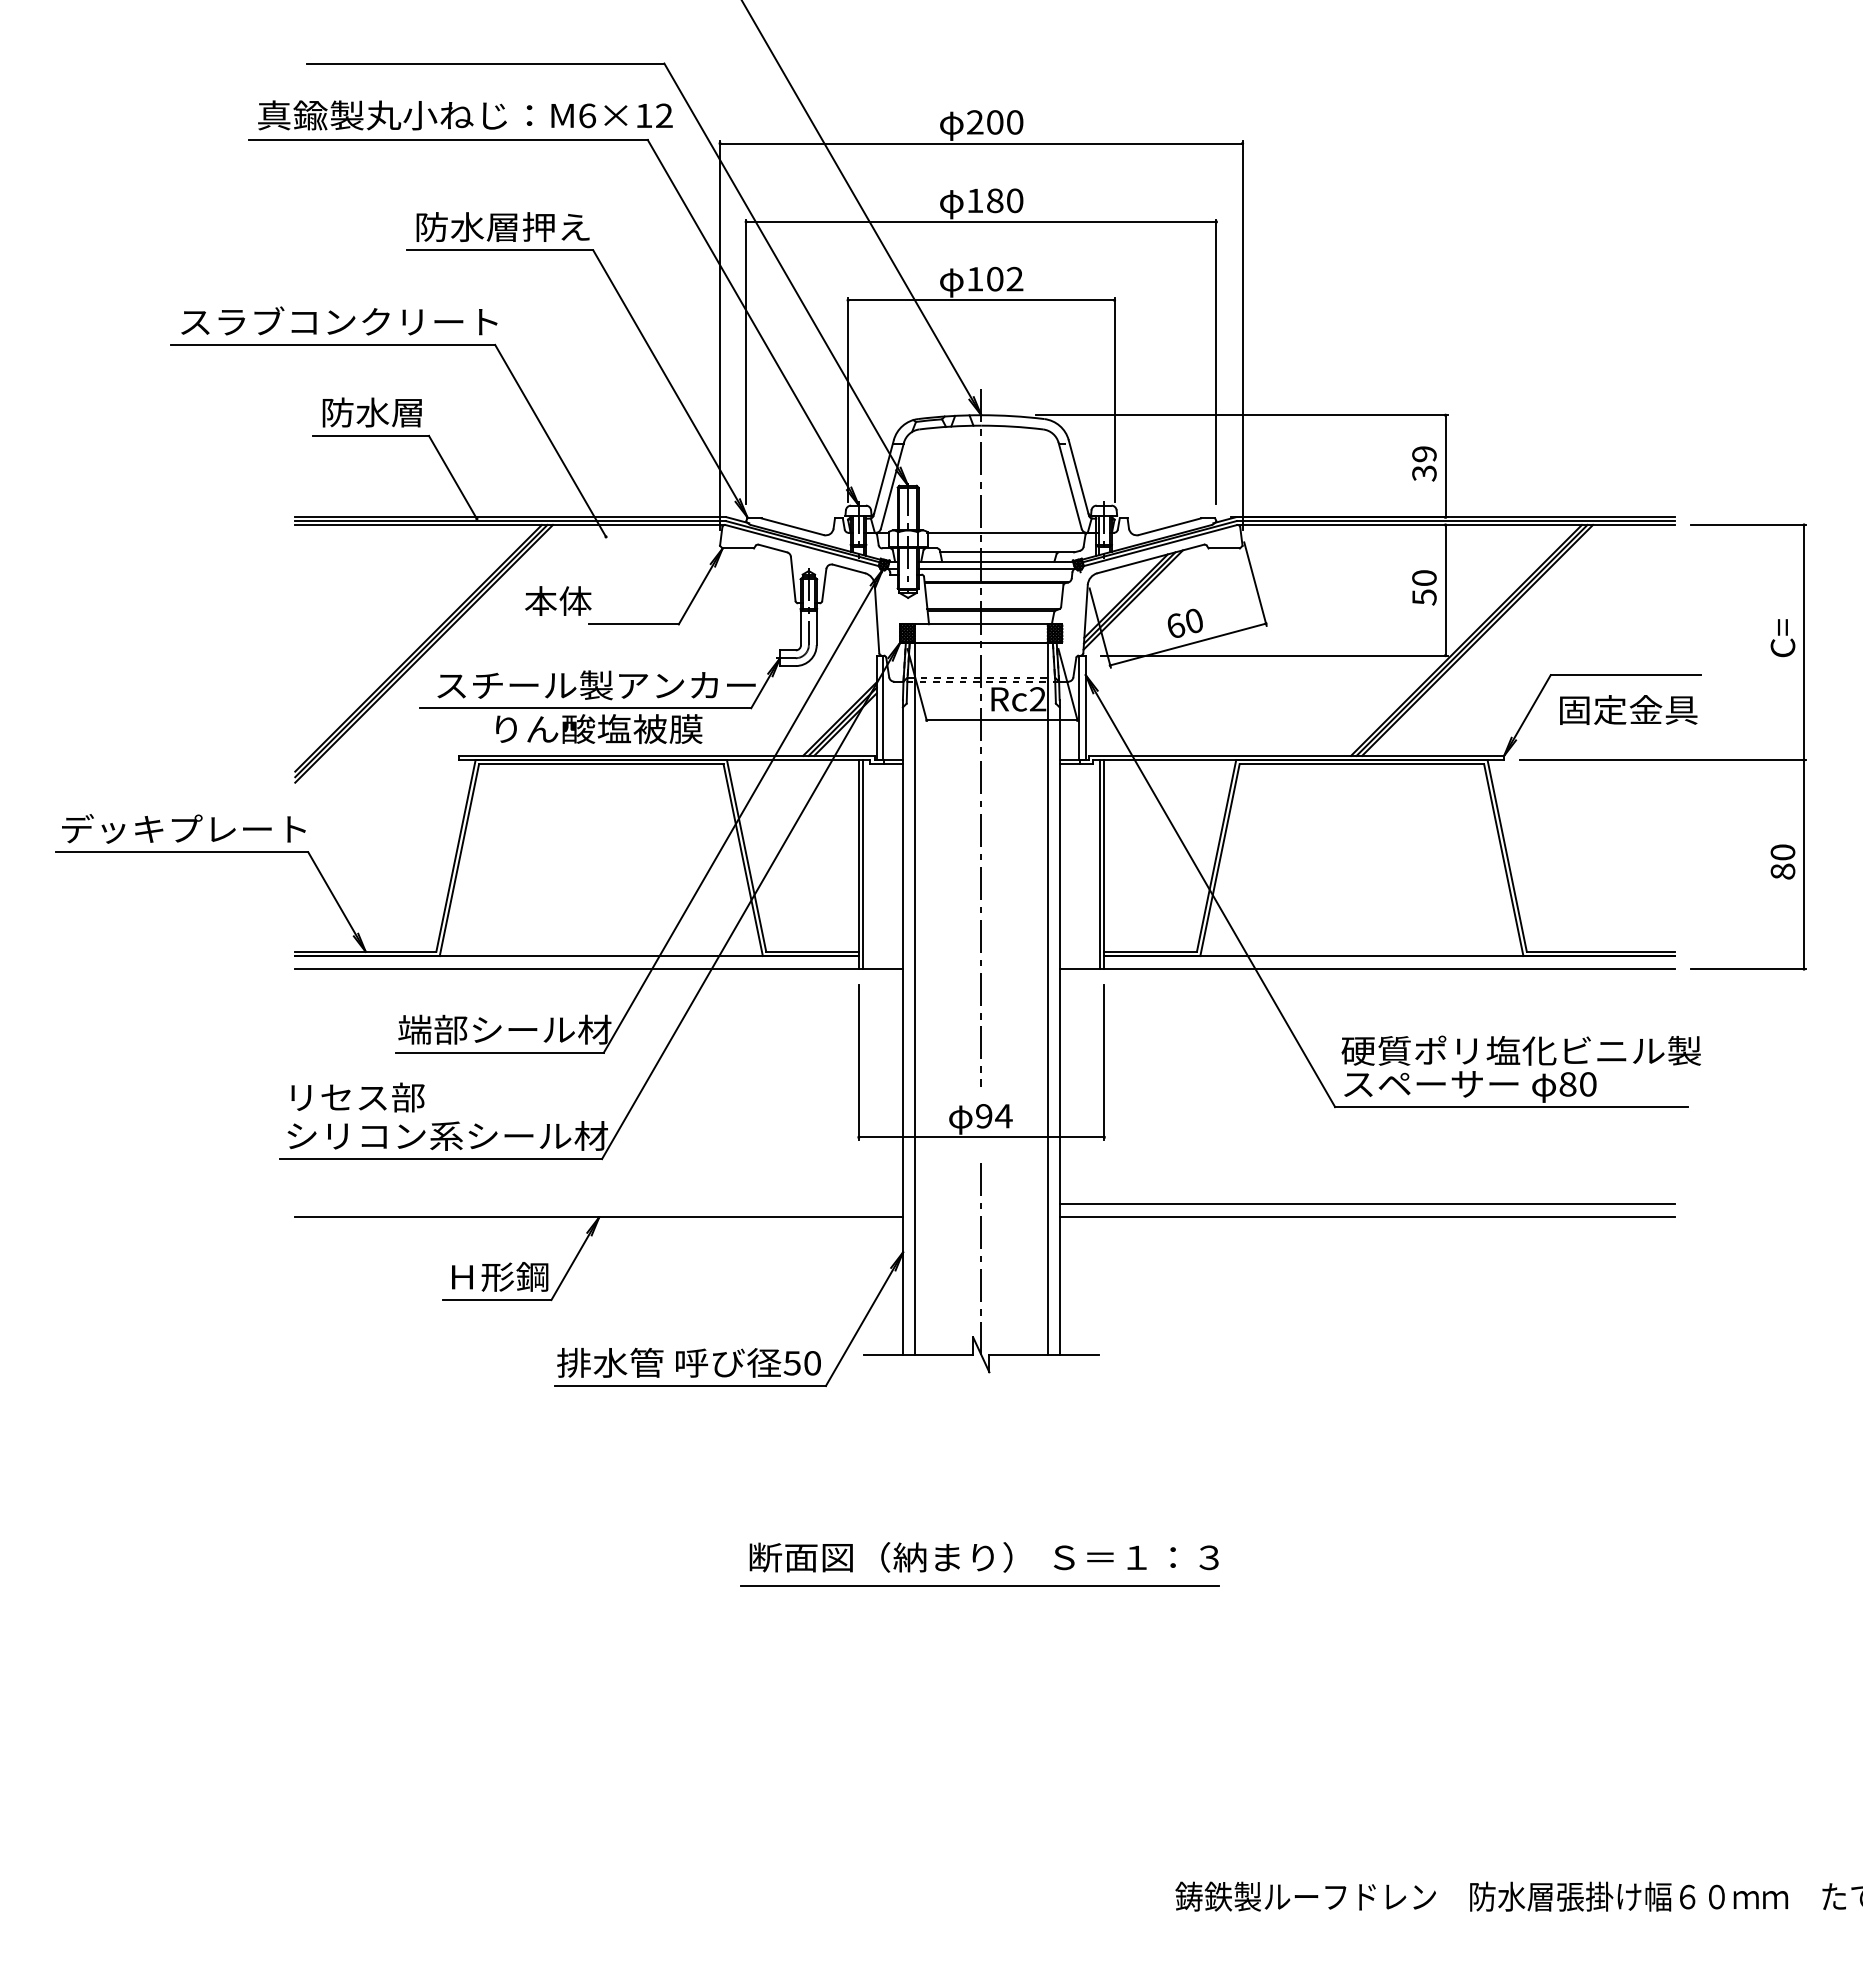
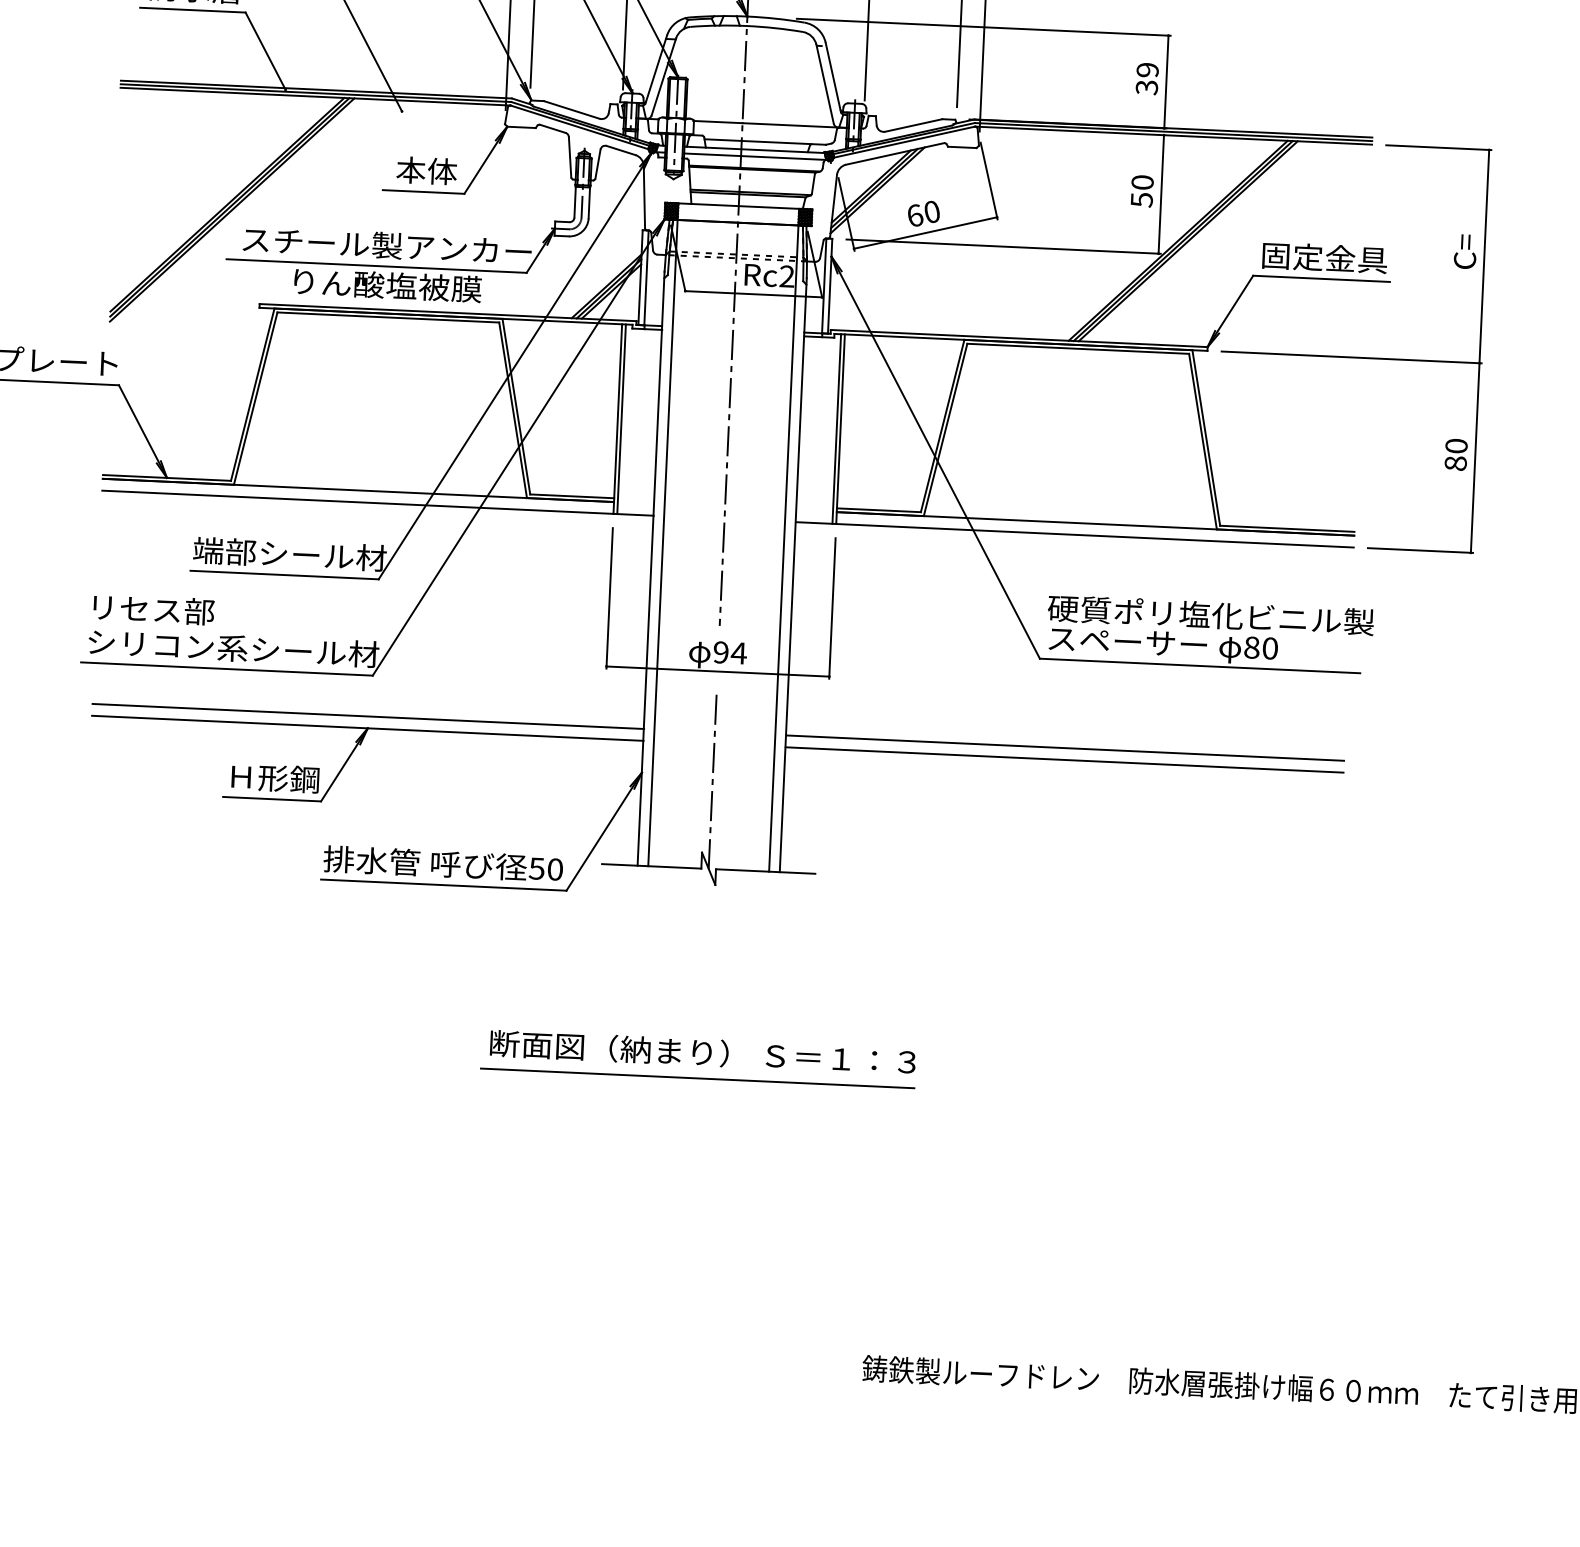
text: (558, 600) -> (427, 170), moved
text: (1628, 709) -> (1324, 257), moved
line: (599, 1204) -> (368, 716), added

